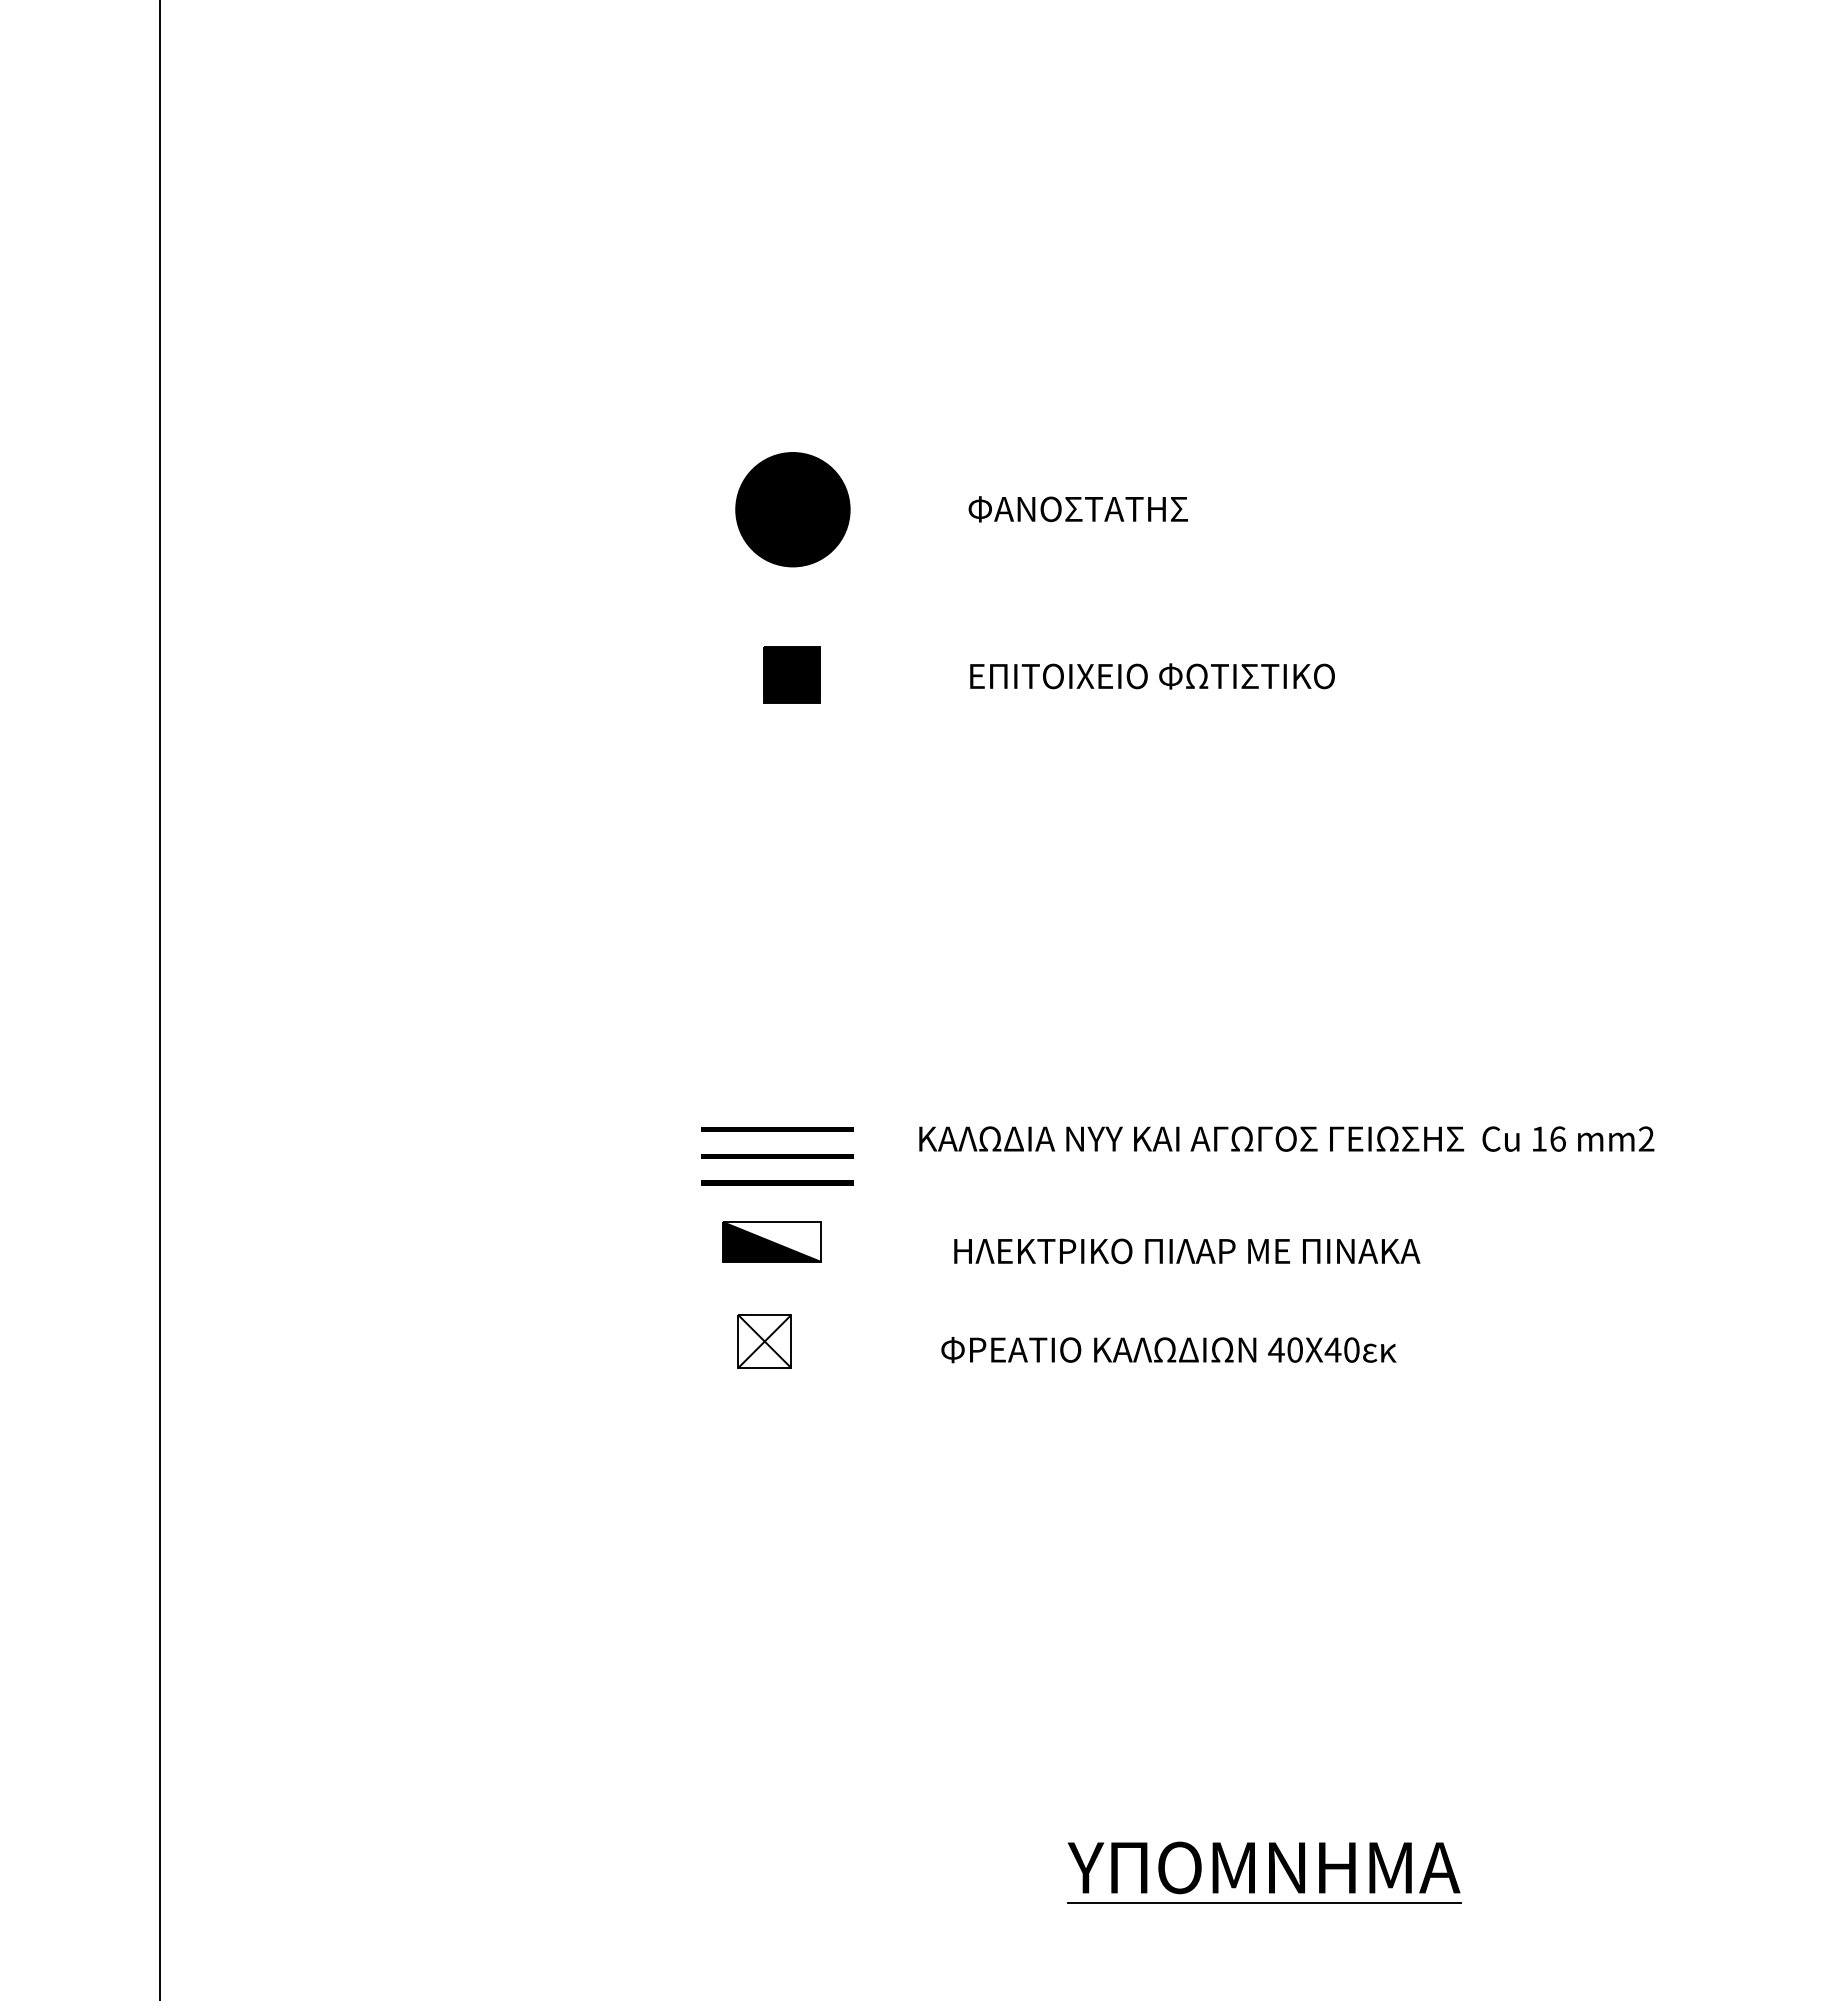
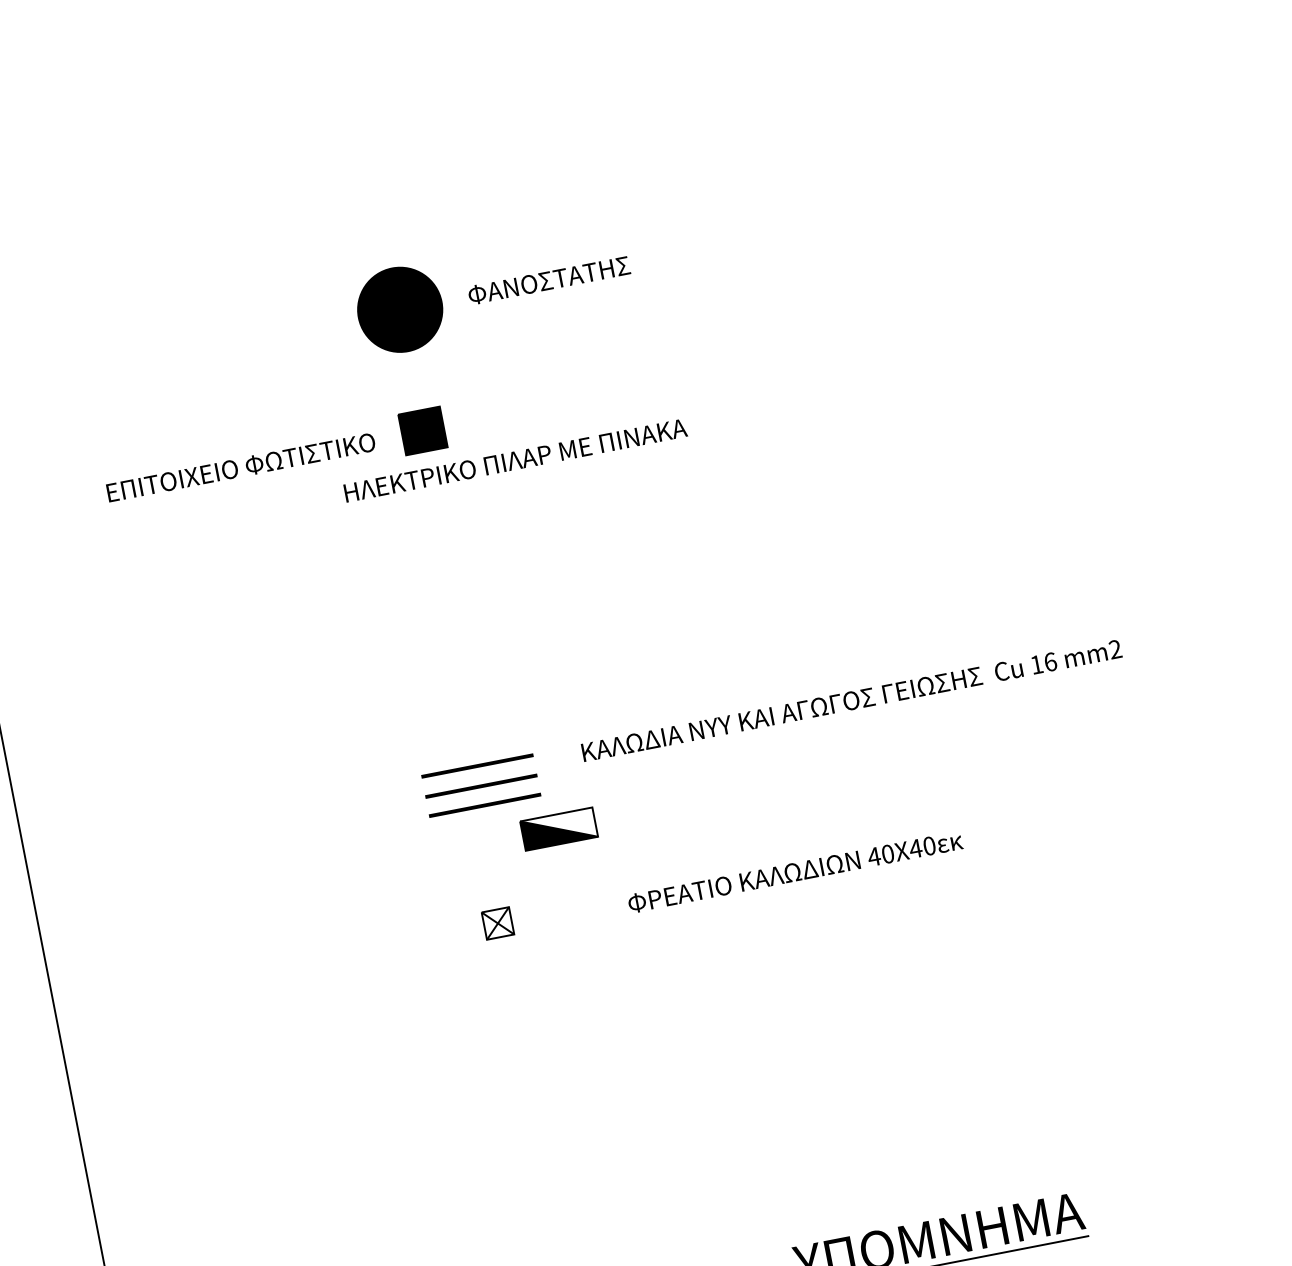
text: (1077, 509) -> (548, 280), moved
text: (1152, 676) -> (241, 467), moved
part: (771, 1241) -> (558, 828), moved
text: (1187, 1251) -> (515, 460), moved
part: (764, 1341) -> (497, 923), size x0.7

